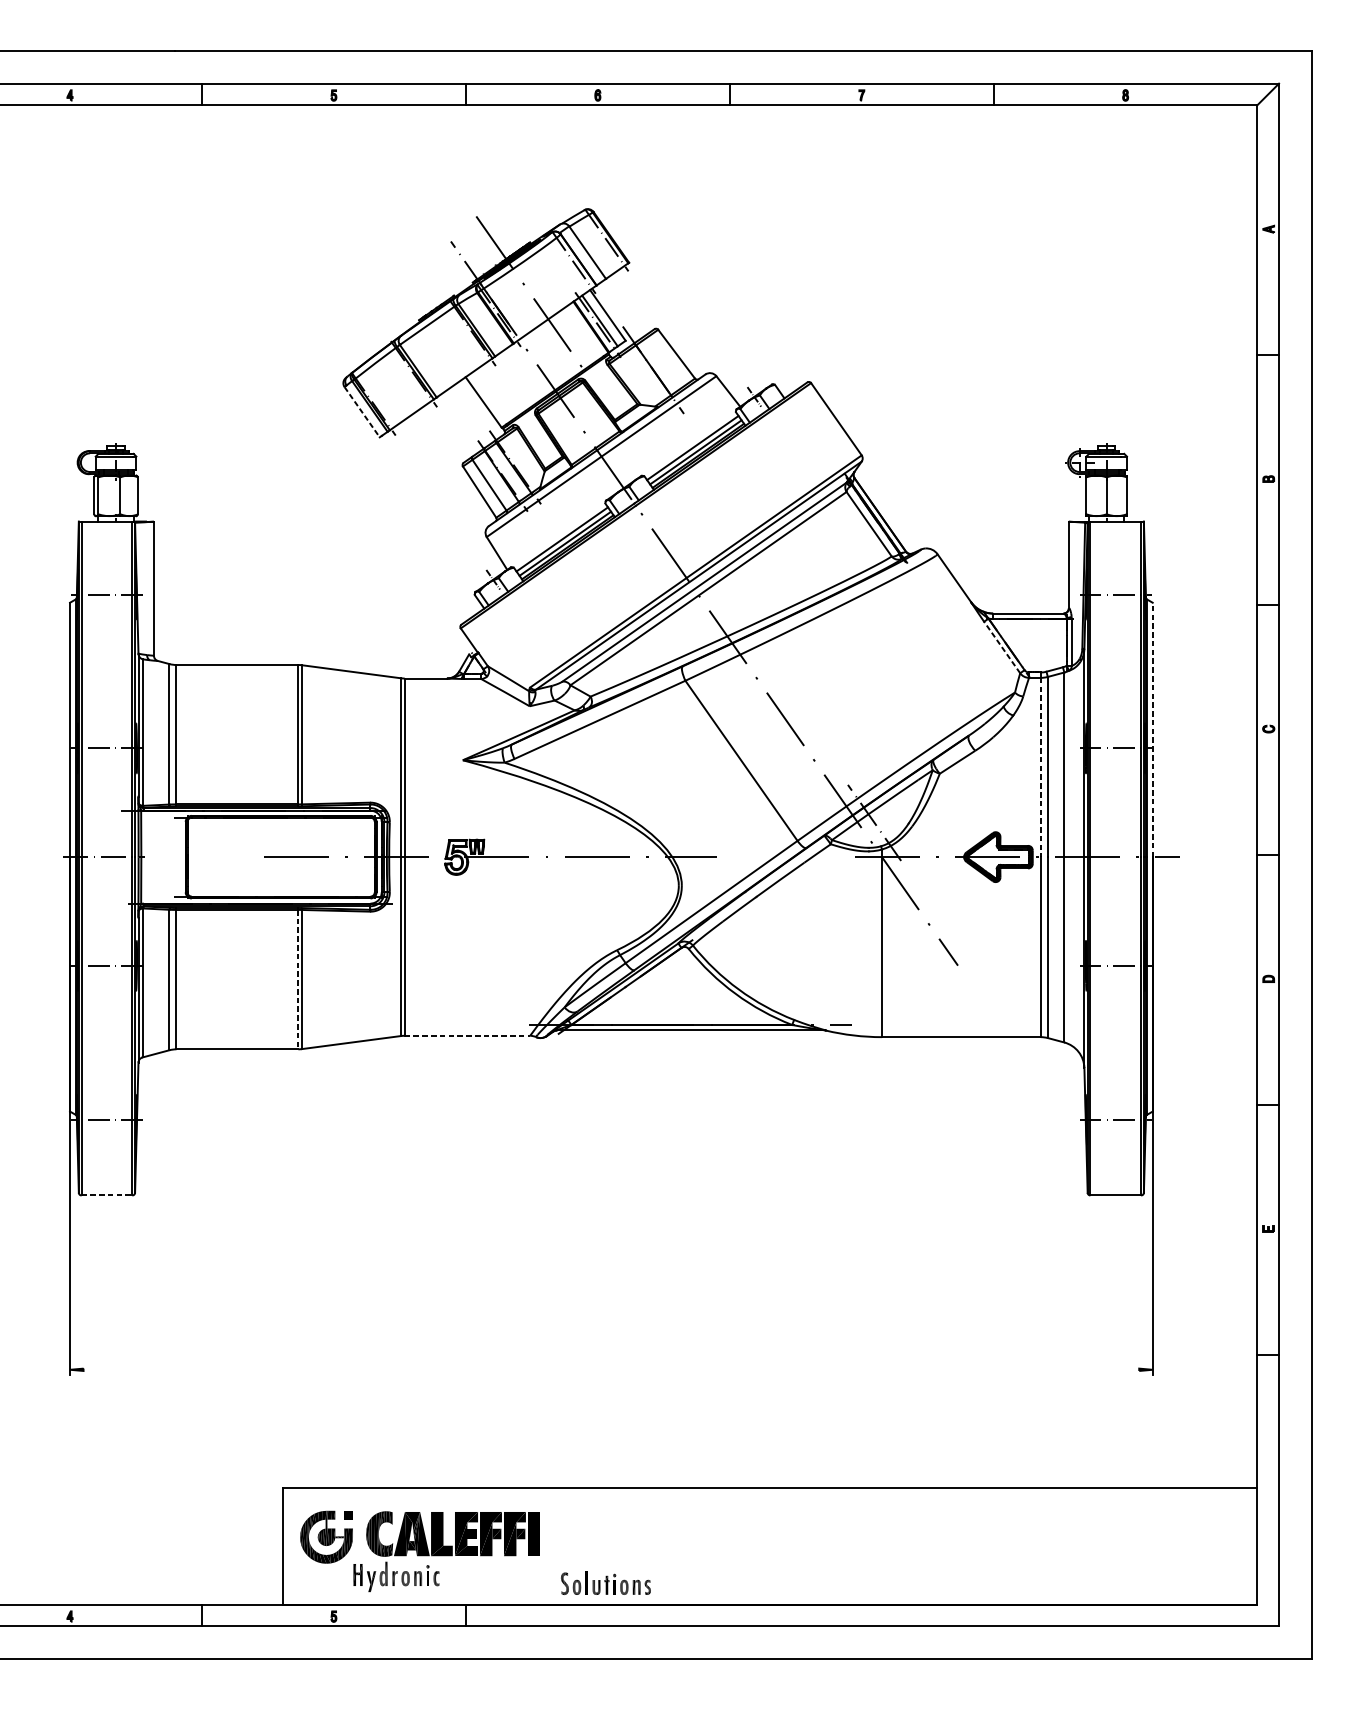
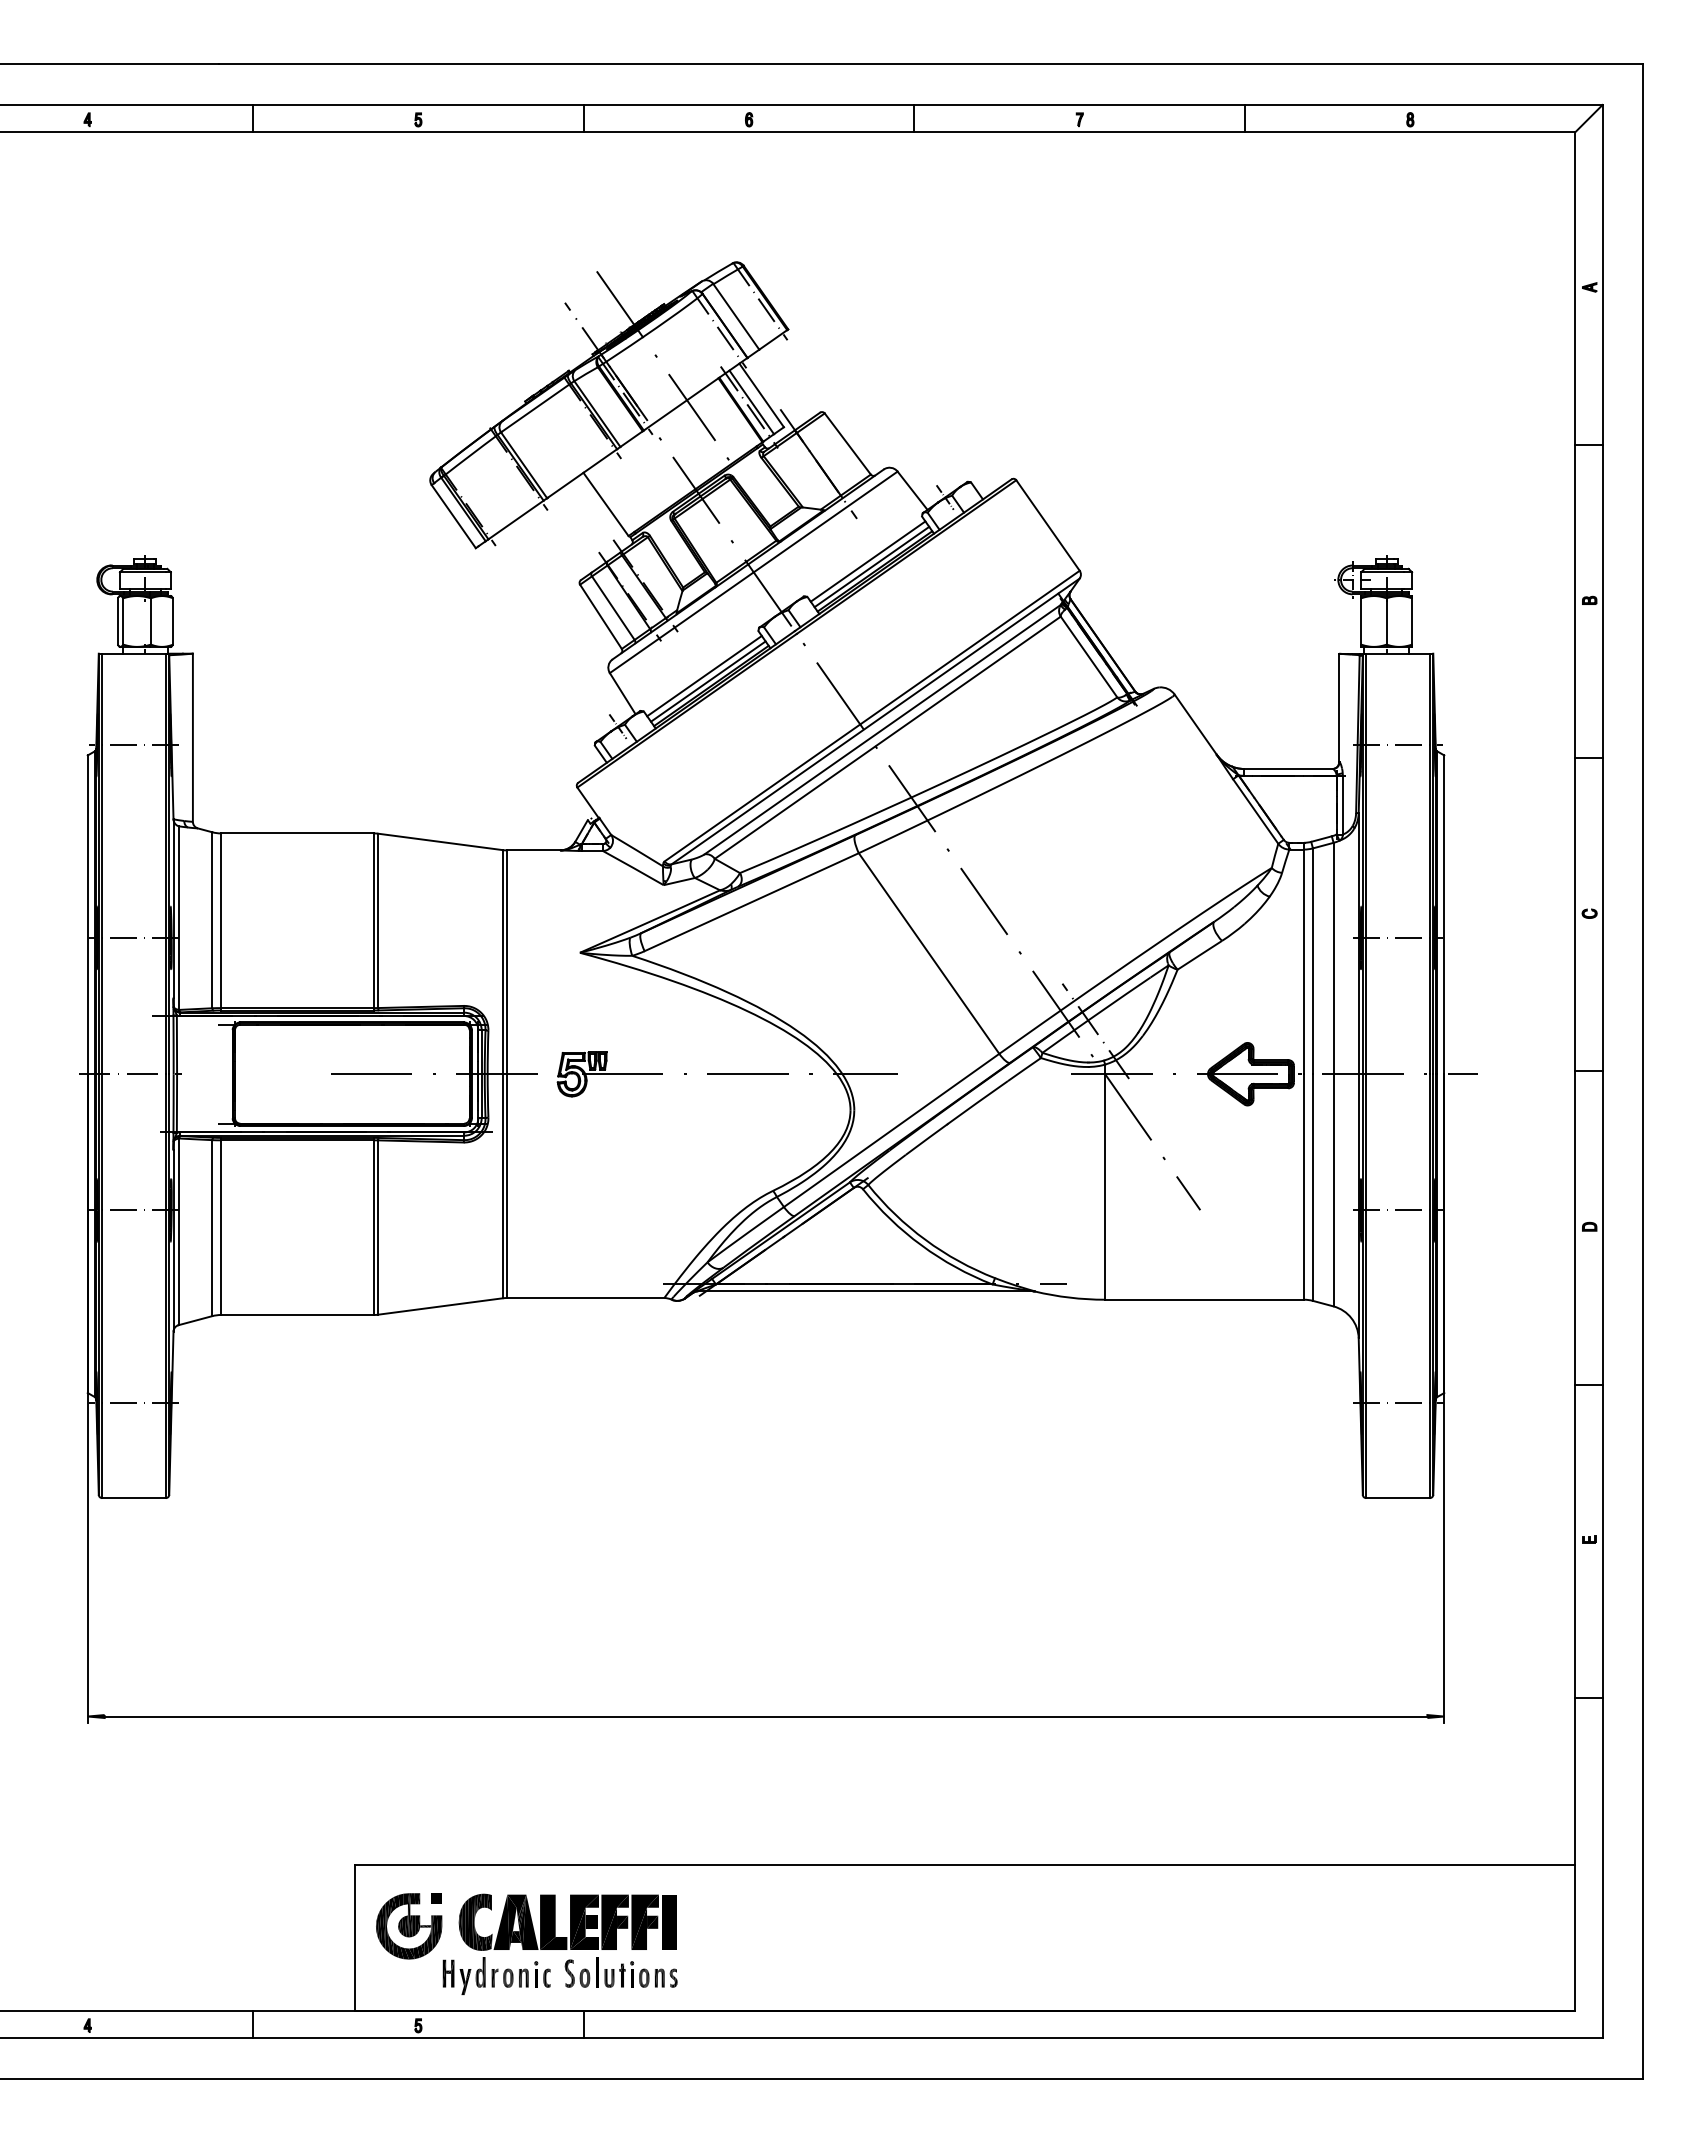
line: (362, 412) -> (454, 517), dashed -> solid
line: (1002, 647) -> (1255, 811), dashed -> solid
line: (1152, 729) -> (1444, 914), dashed -> solid
line: (1041, 768) -> (1304, 962), dashed -> solid
line: (298, 980) -> (373, 1228), dashed -> solid
line: (467, 1036) -> (585, 1298), dashed -> solid
line: (107, 1195) -> (134, 1498), dashed -> solid
line: (610, 1369) -> (765, 1716), added
part: (605, 1582) -> (620, 1972), moved

